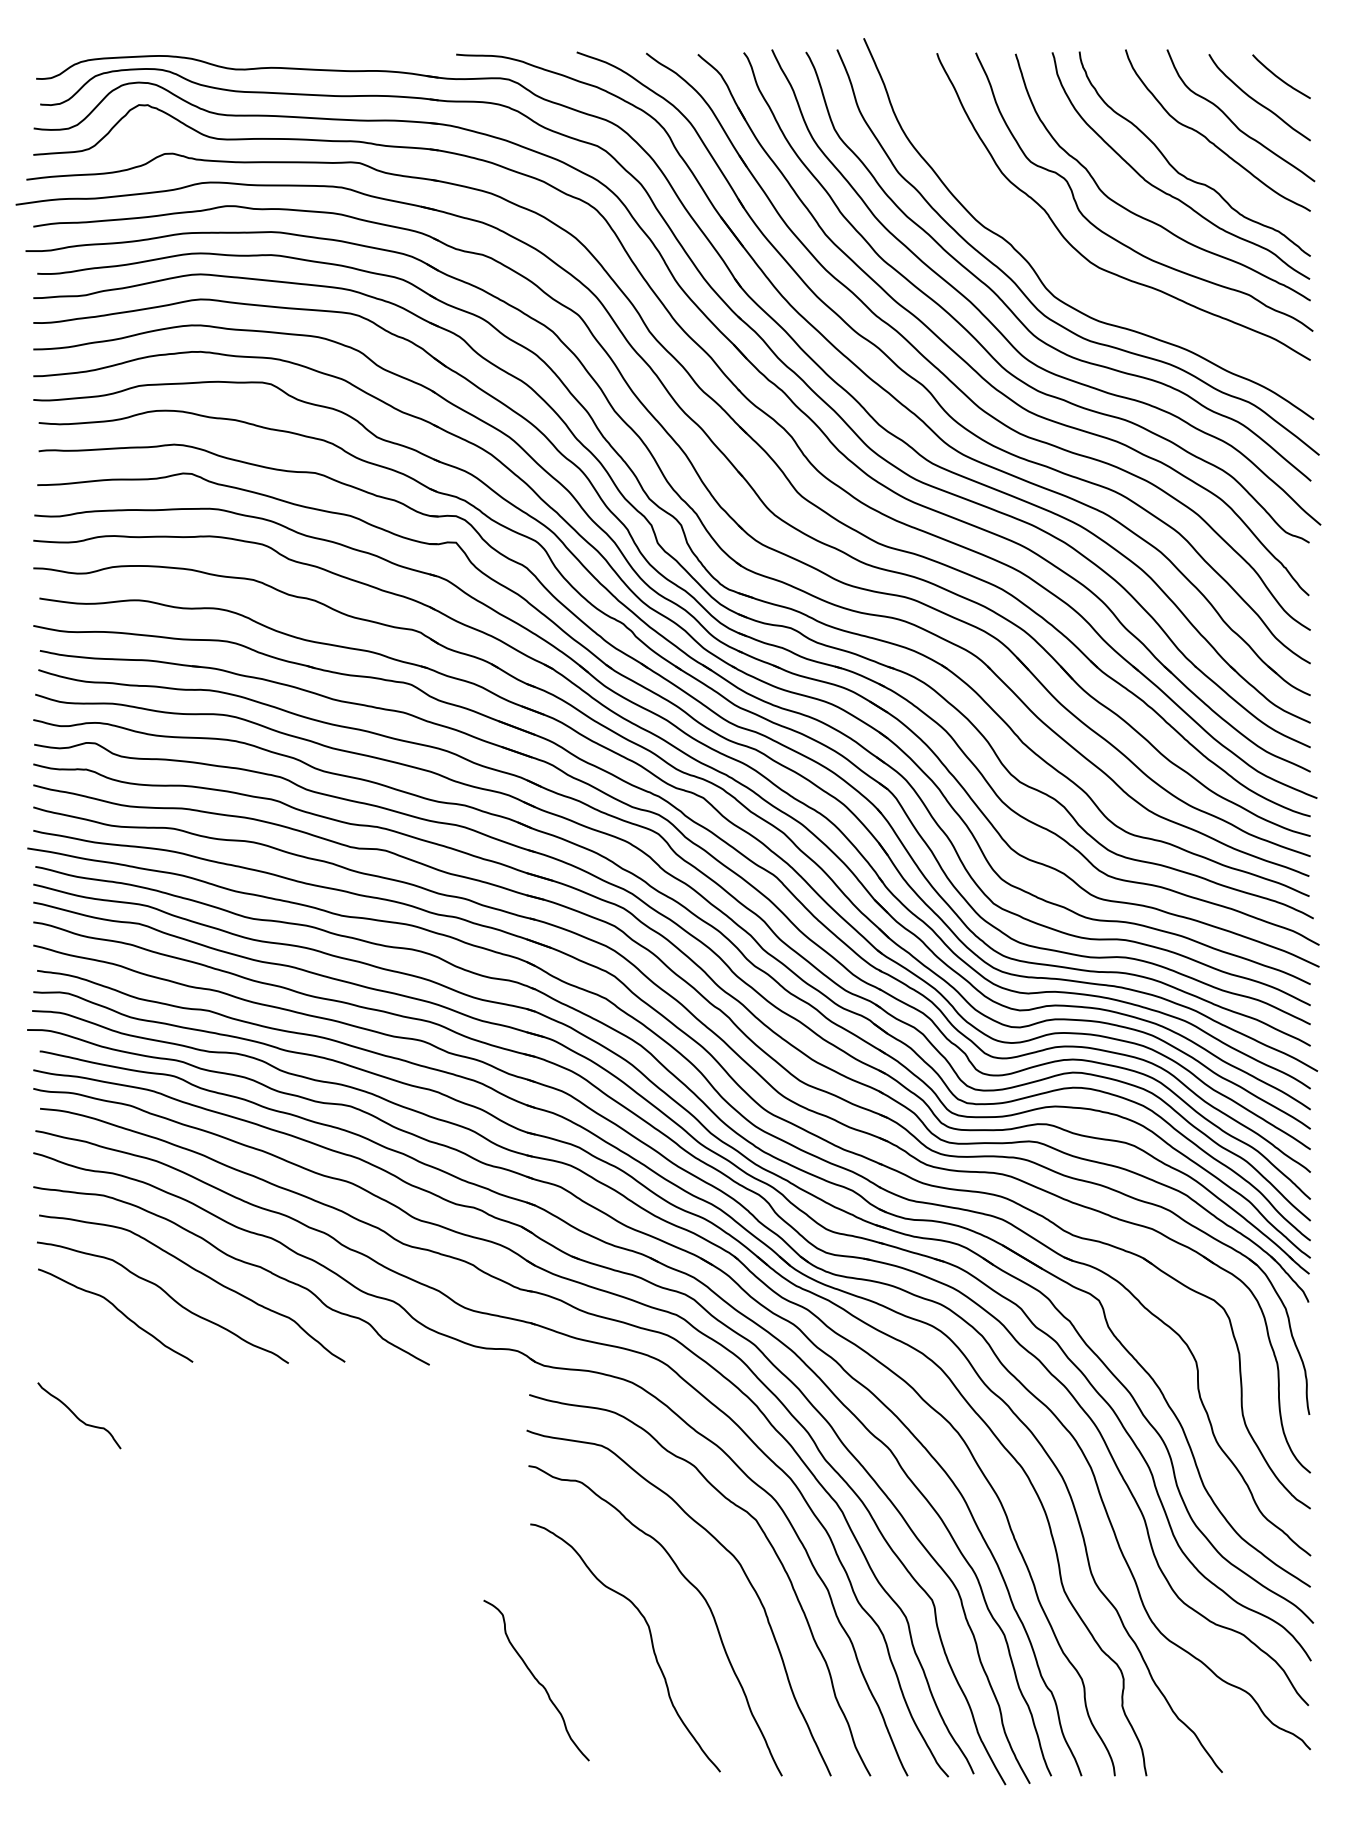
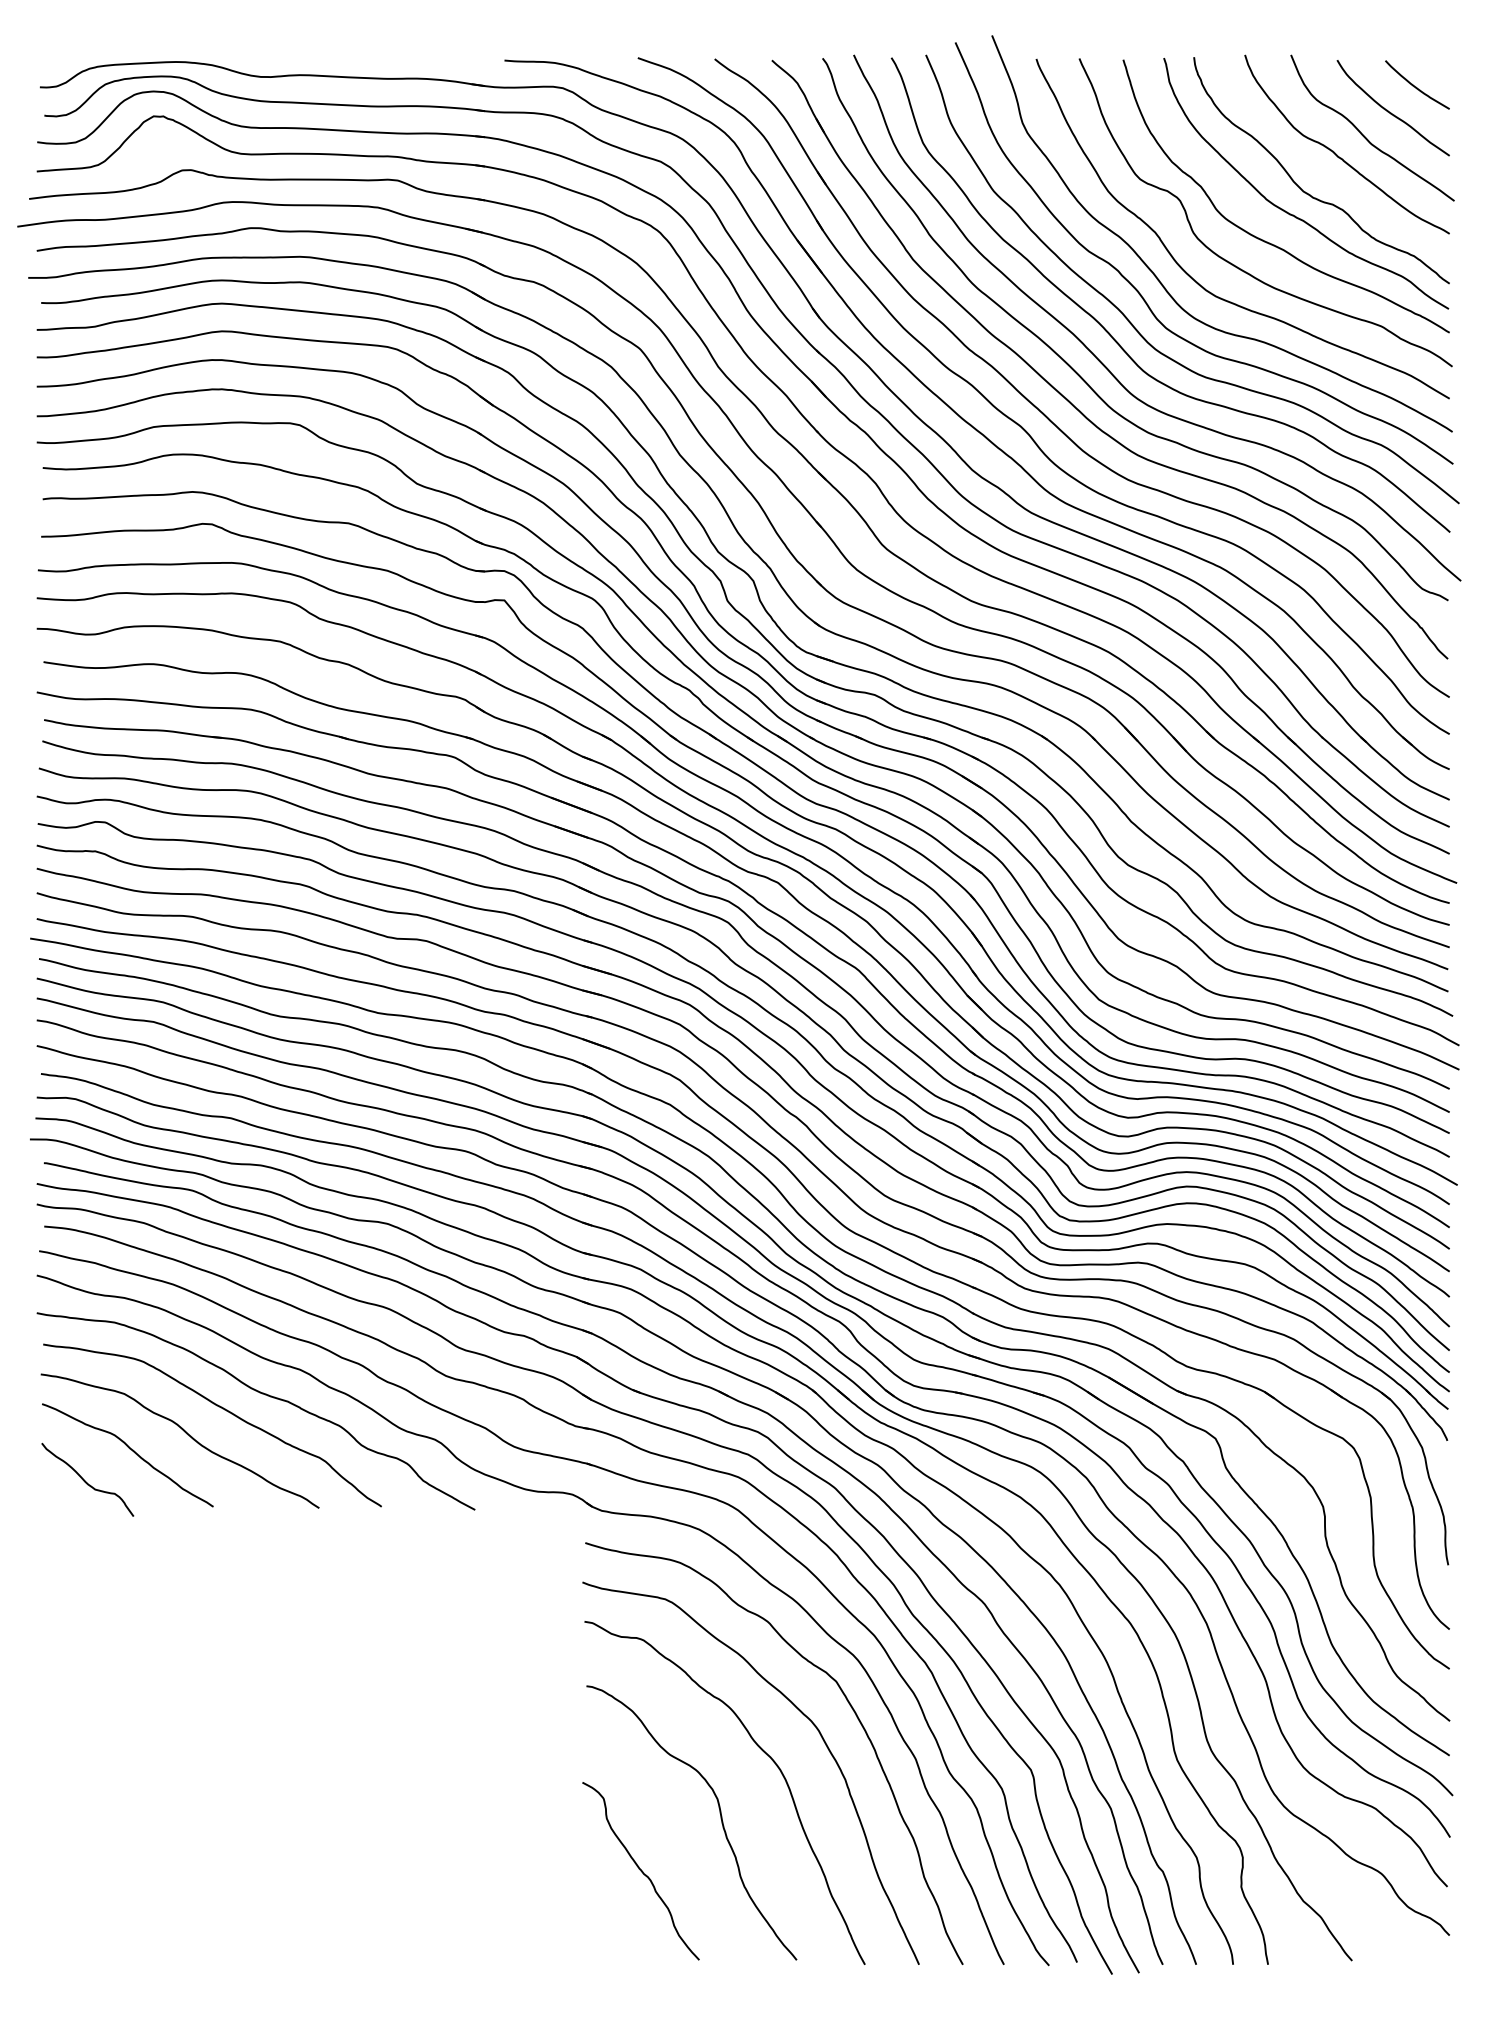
curve: (1048, 252) -> (1159, 279), added
curve: (77, 1416) -> (85, 1480), moved
curve: (536, 1680) -> (640, 1871), moved

